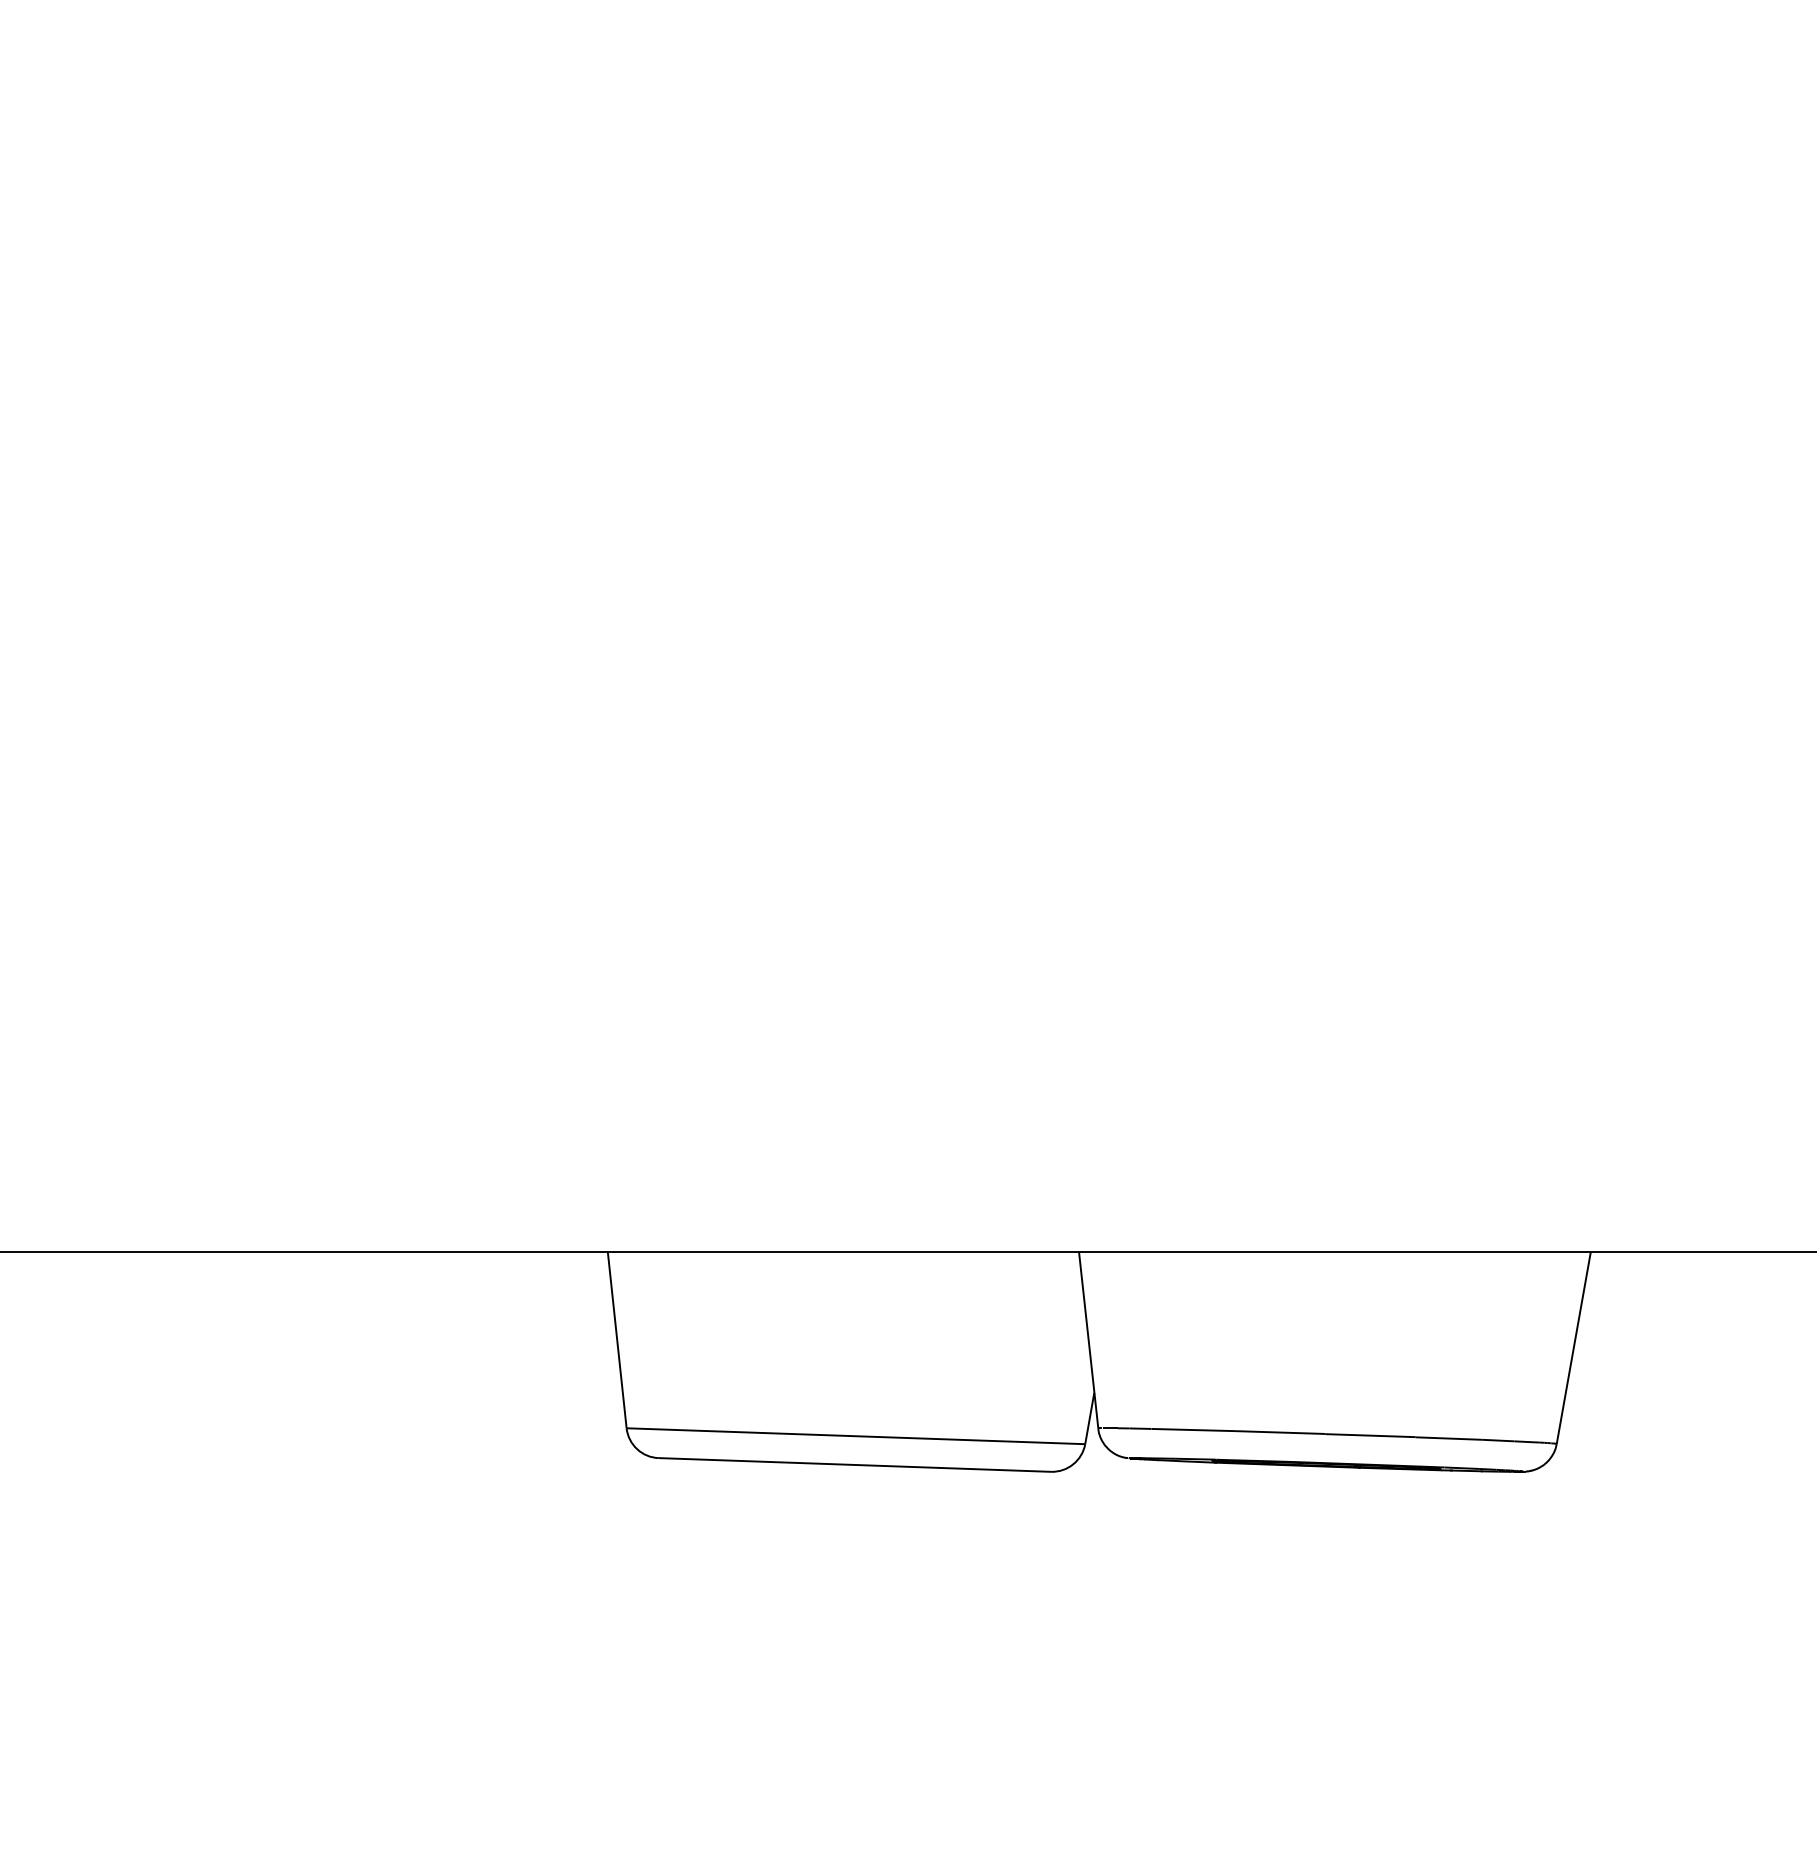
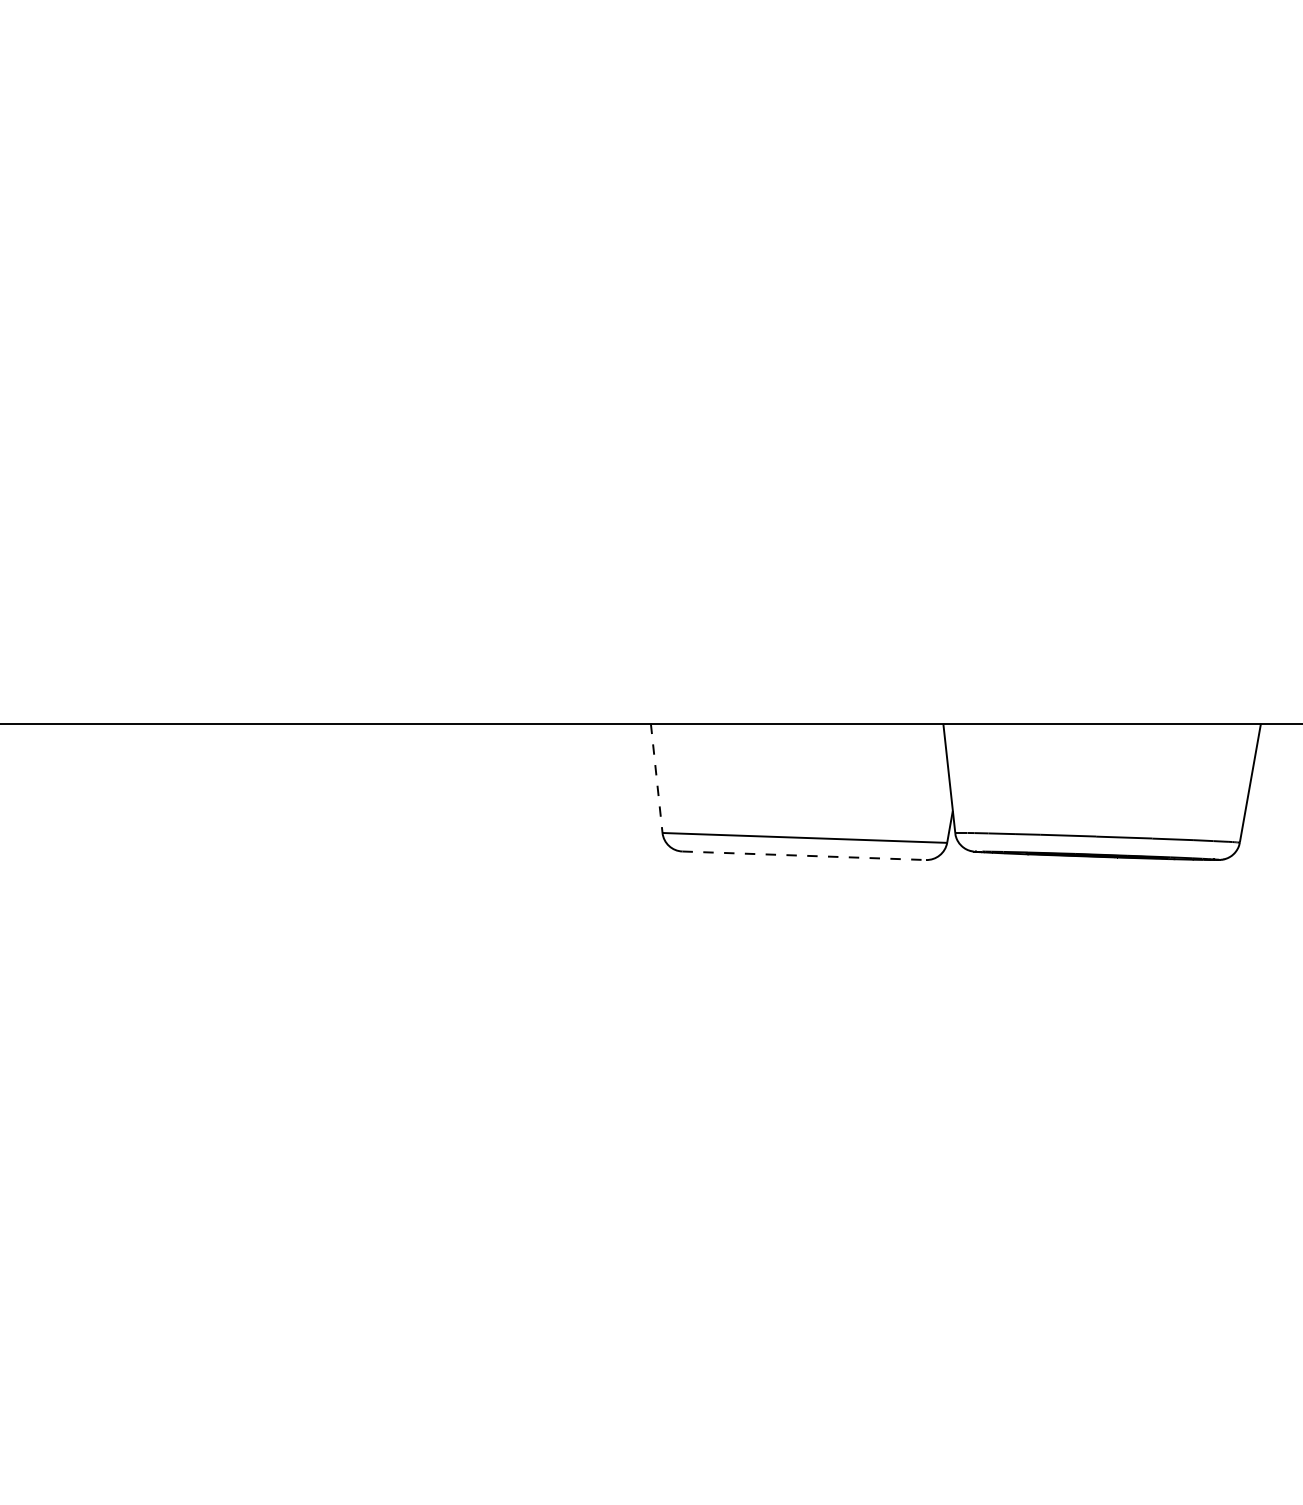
line: (616, 1340) -> (656, 778), solid -> dashed
line: (855, 1464) -> (804, 855), solid -> dashed

